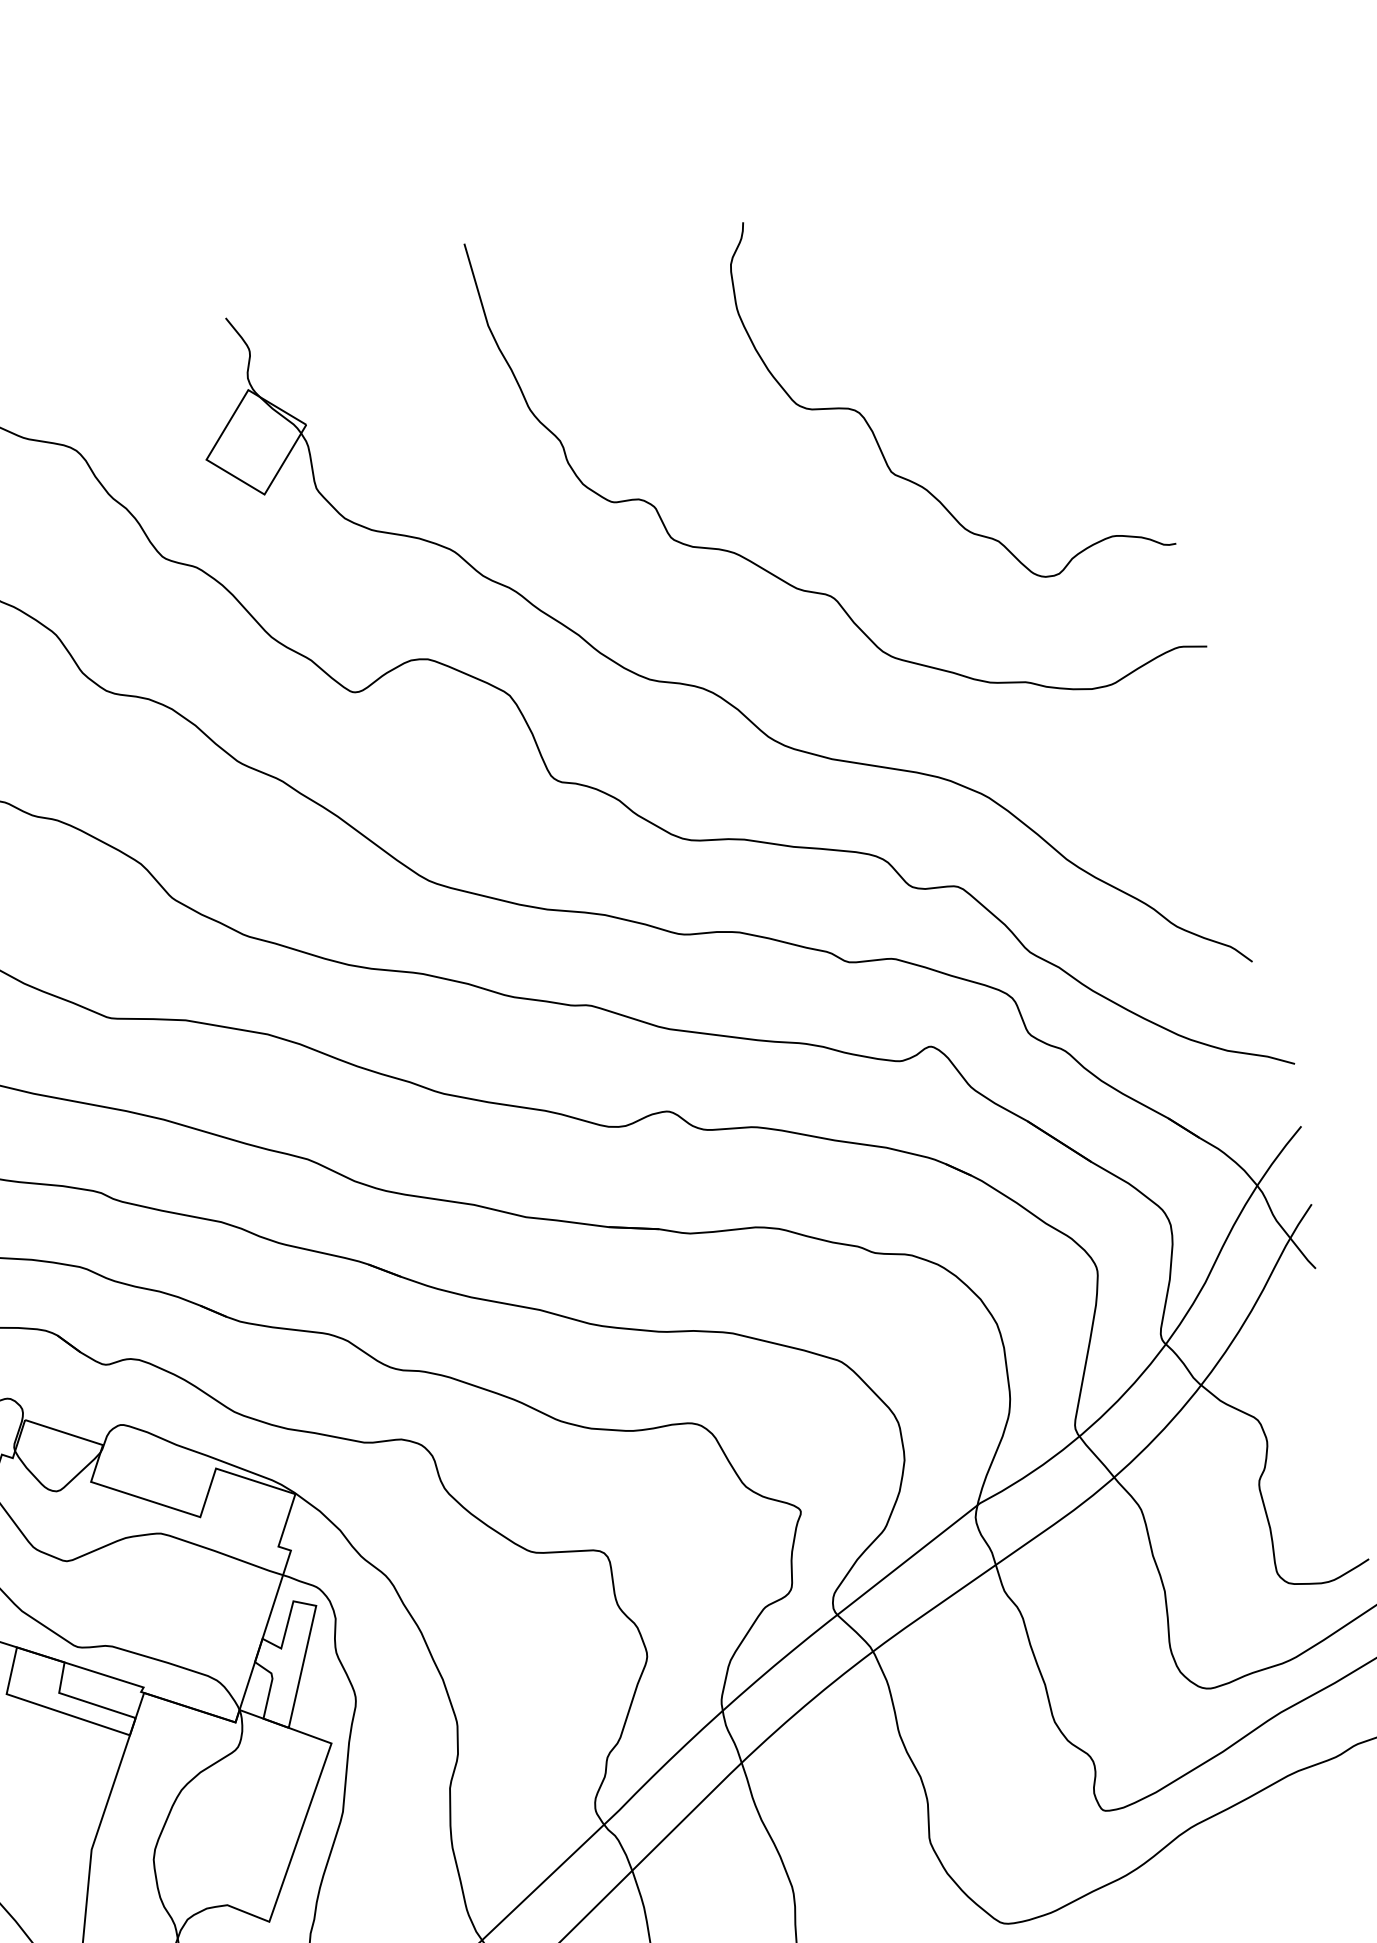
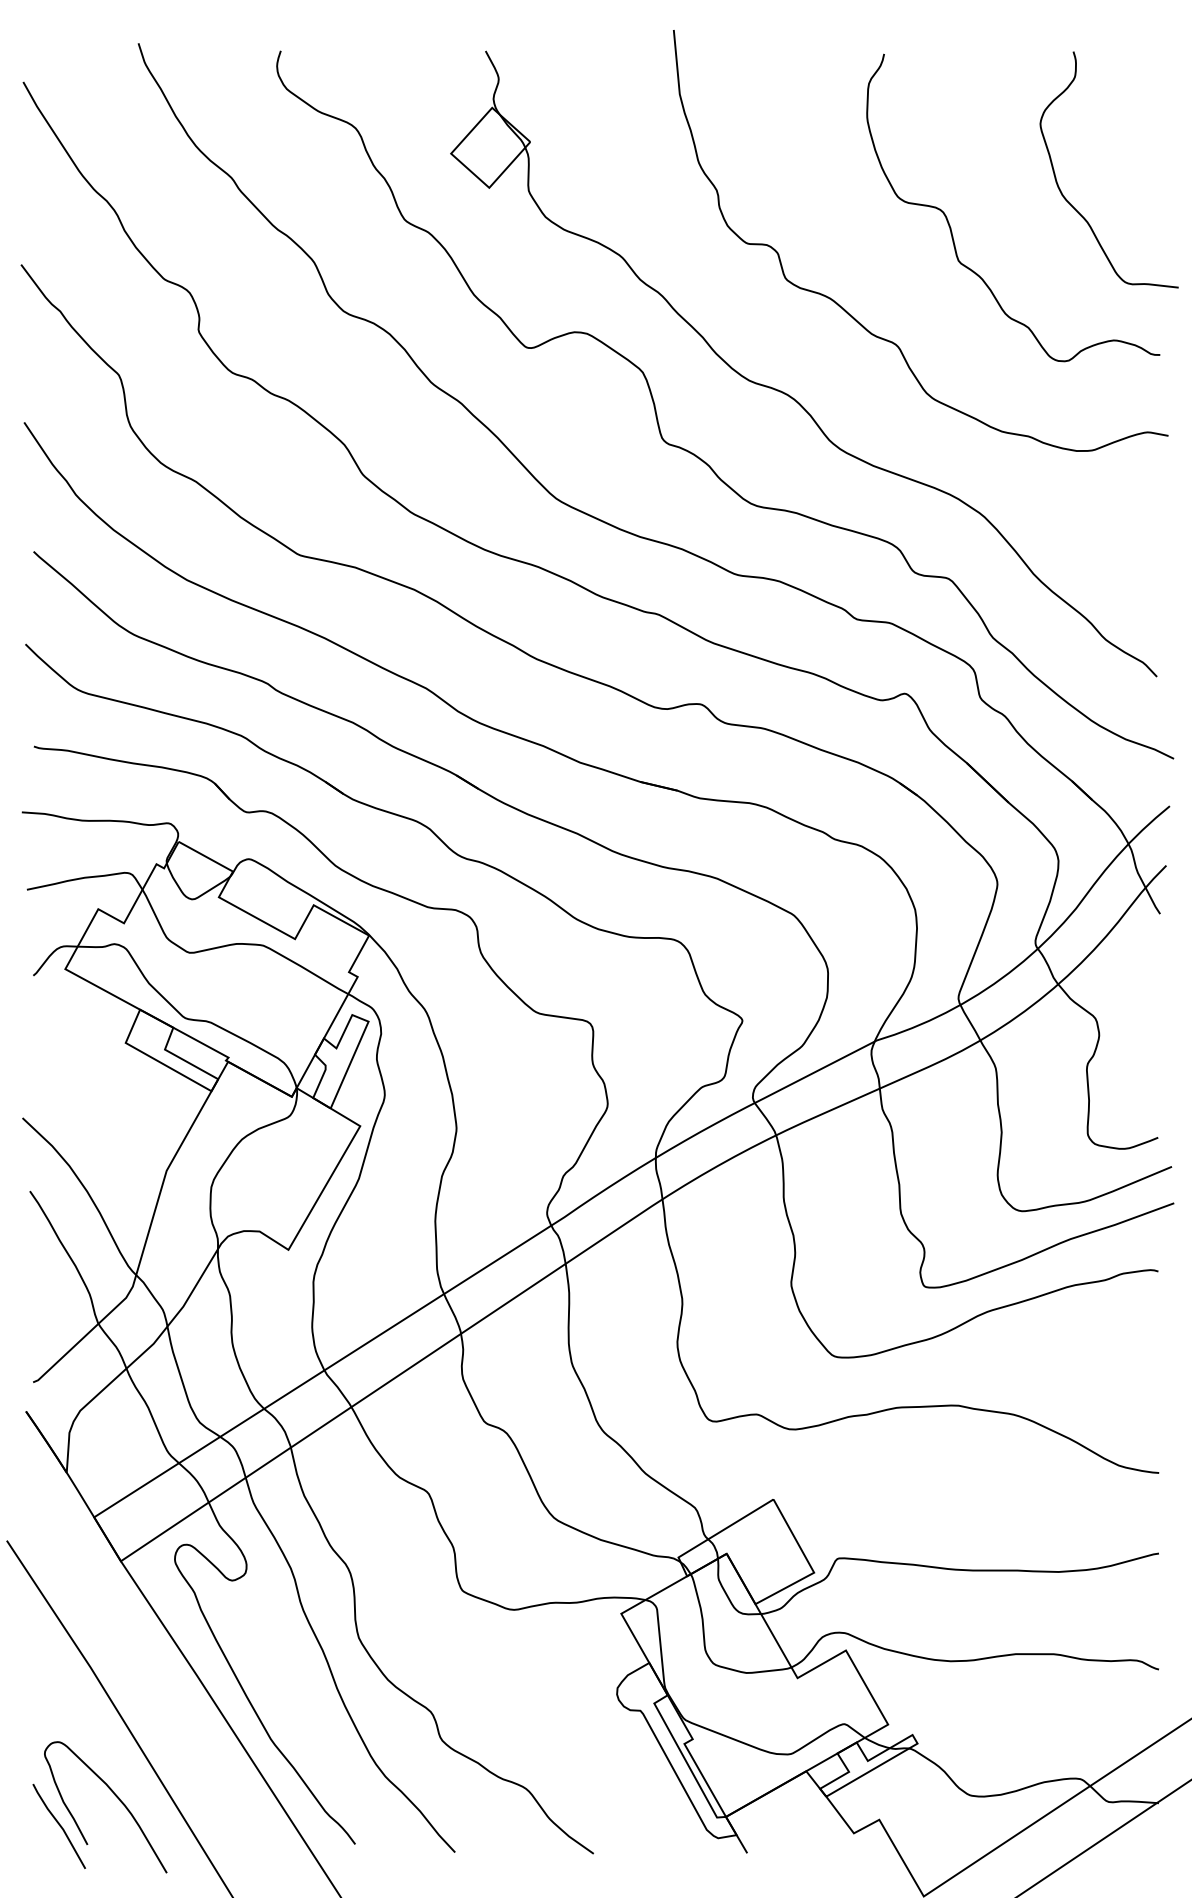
curve: (1025, 371) -> (1072, 205), added

